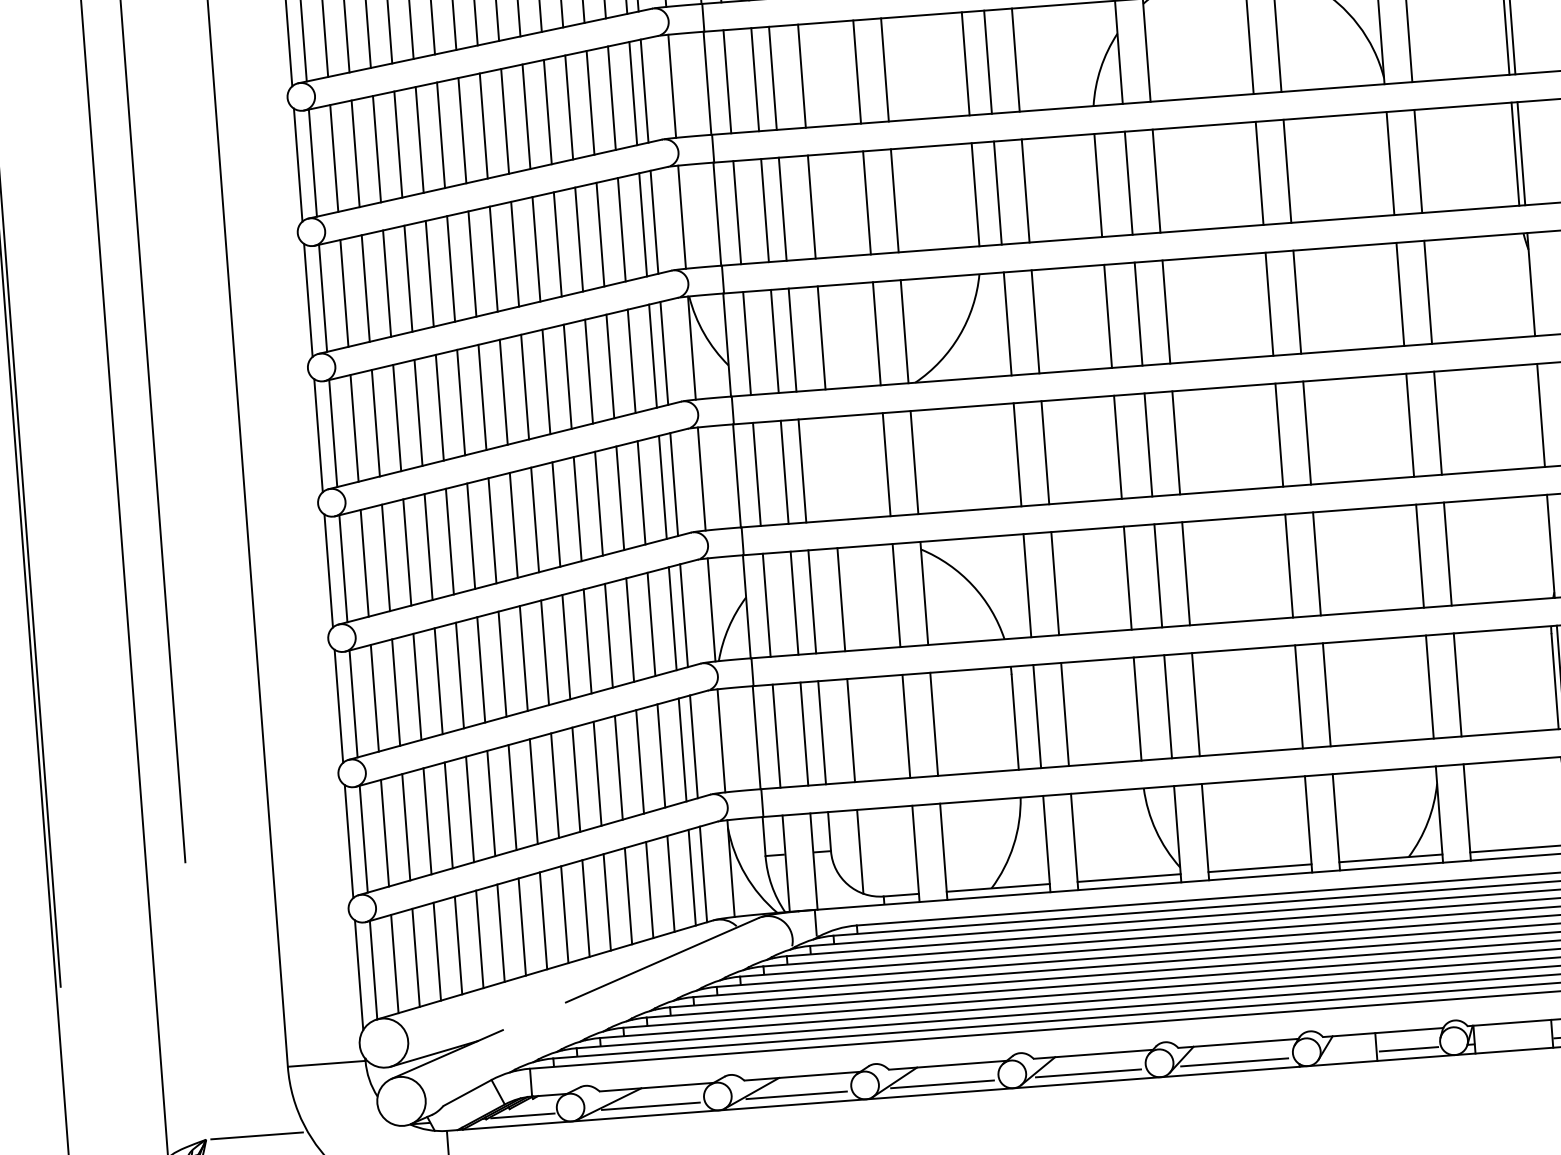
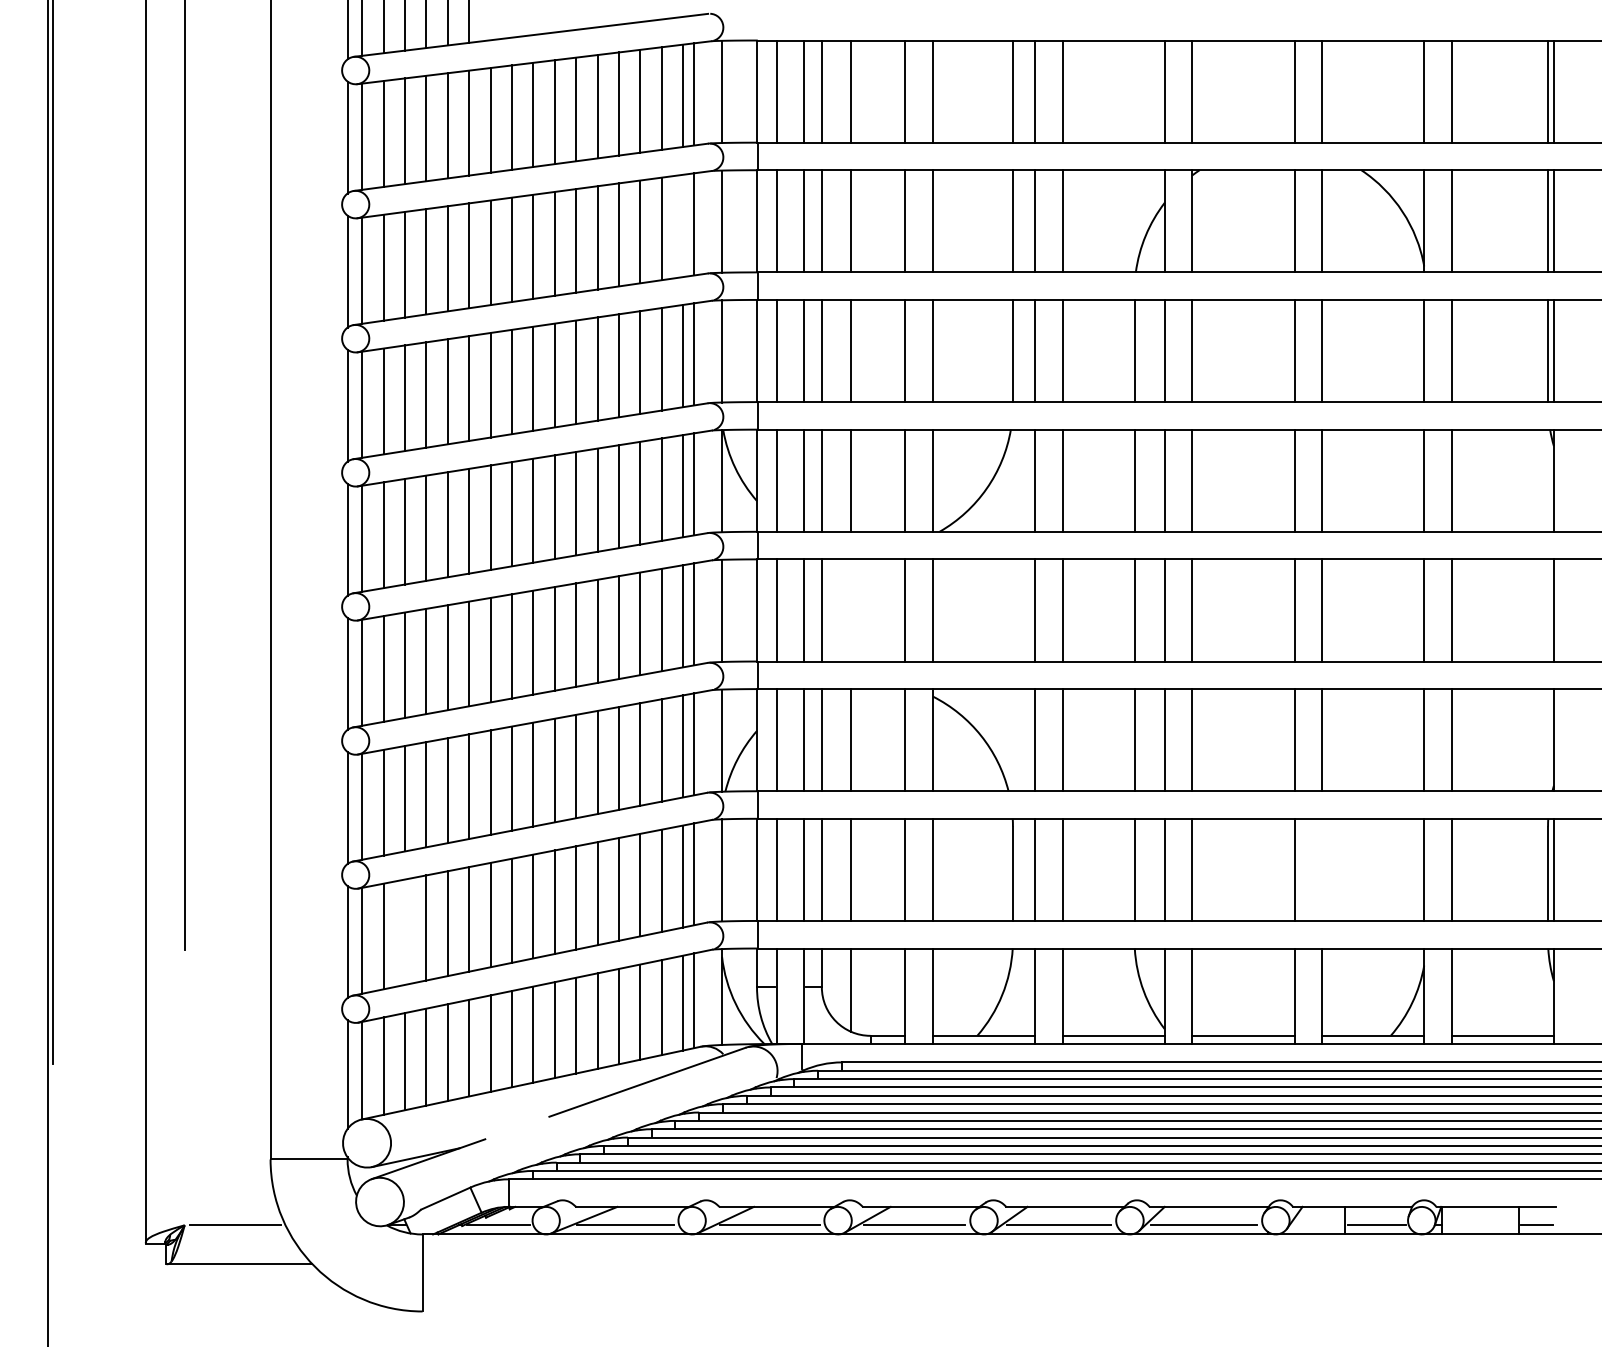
line: (633, 93) -> (683, 225), removed
line: (1327, 694) -> (1322, 869), removed
line: (406, 826) -> (405, 931), removed

